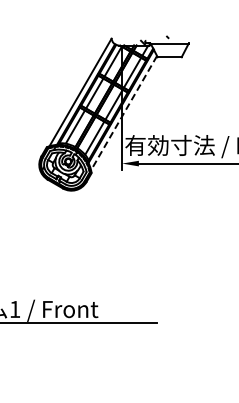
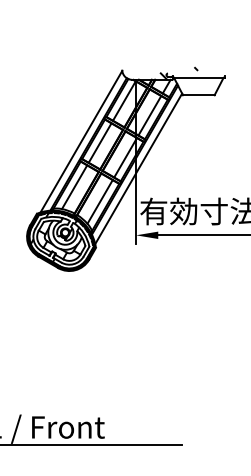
line: (124, 113) -> (139, 169), dashed -> solid

